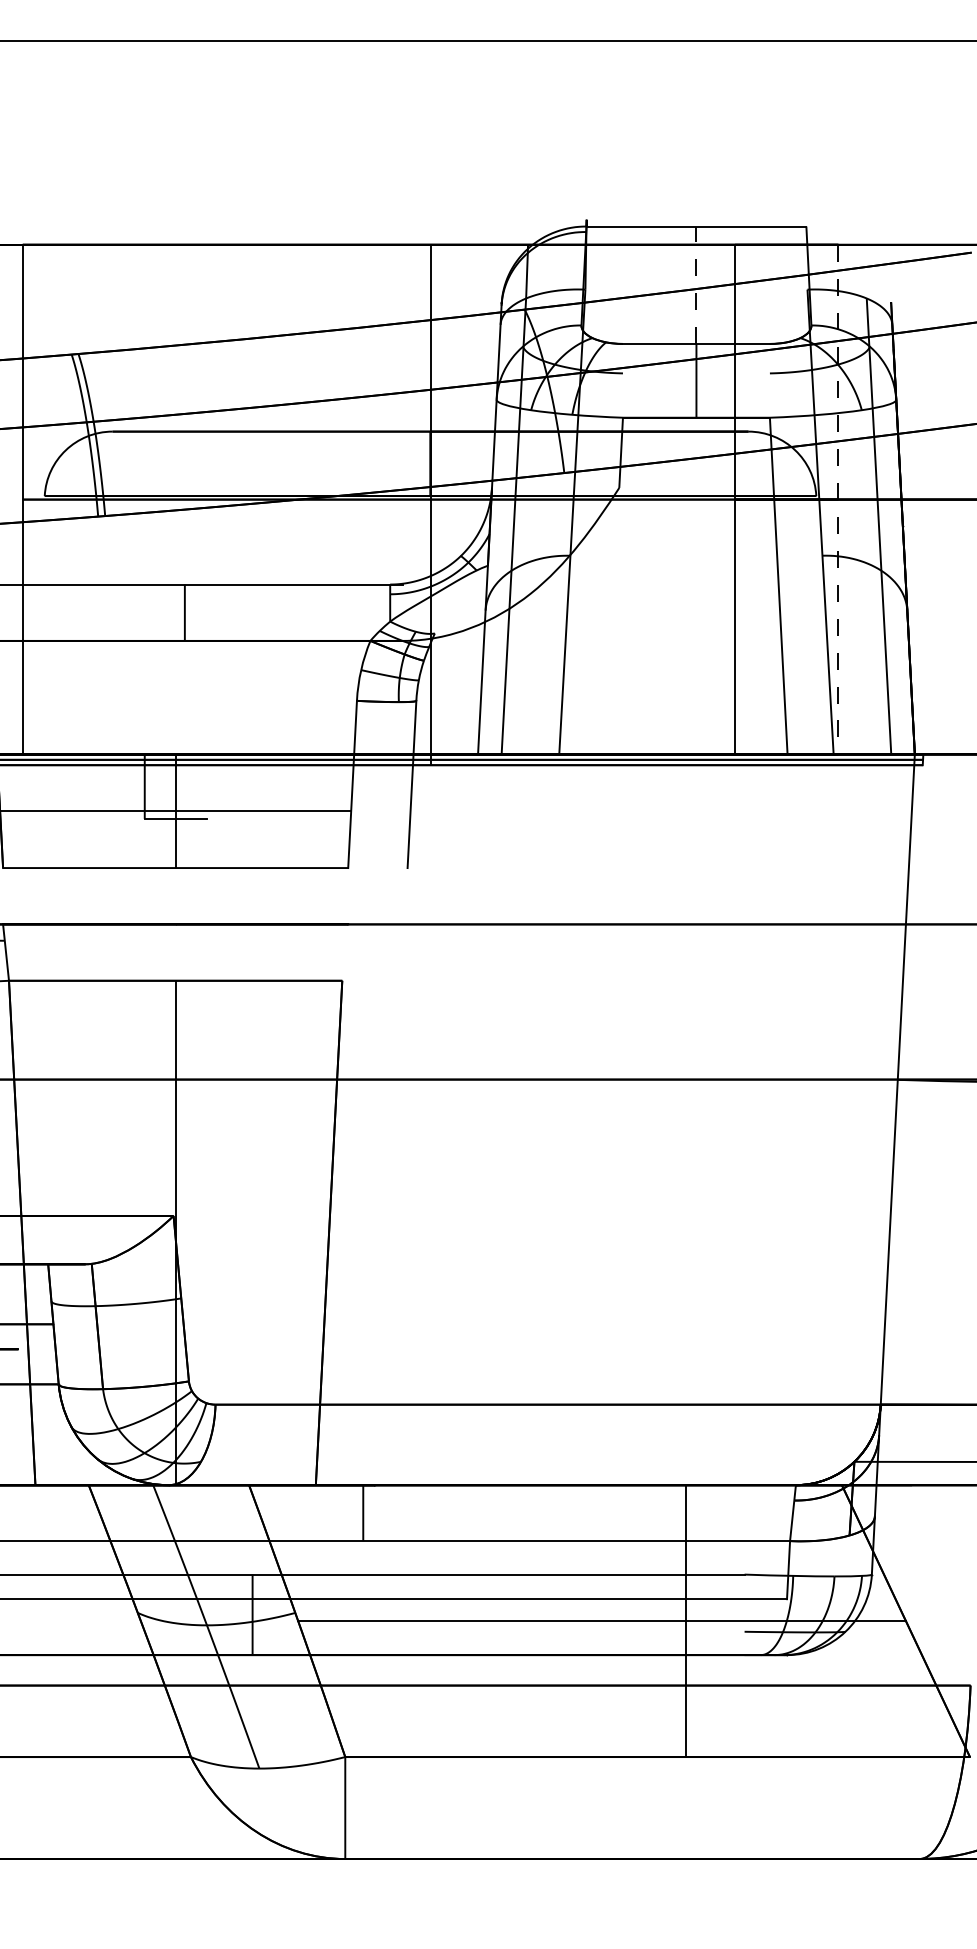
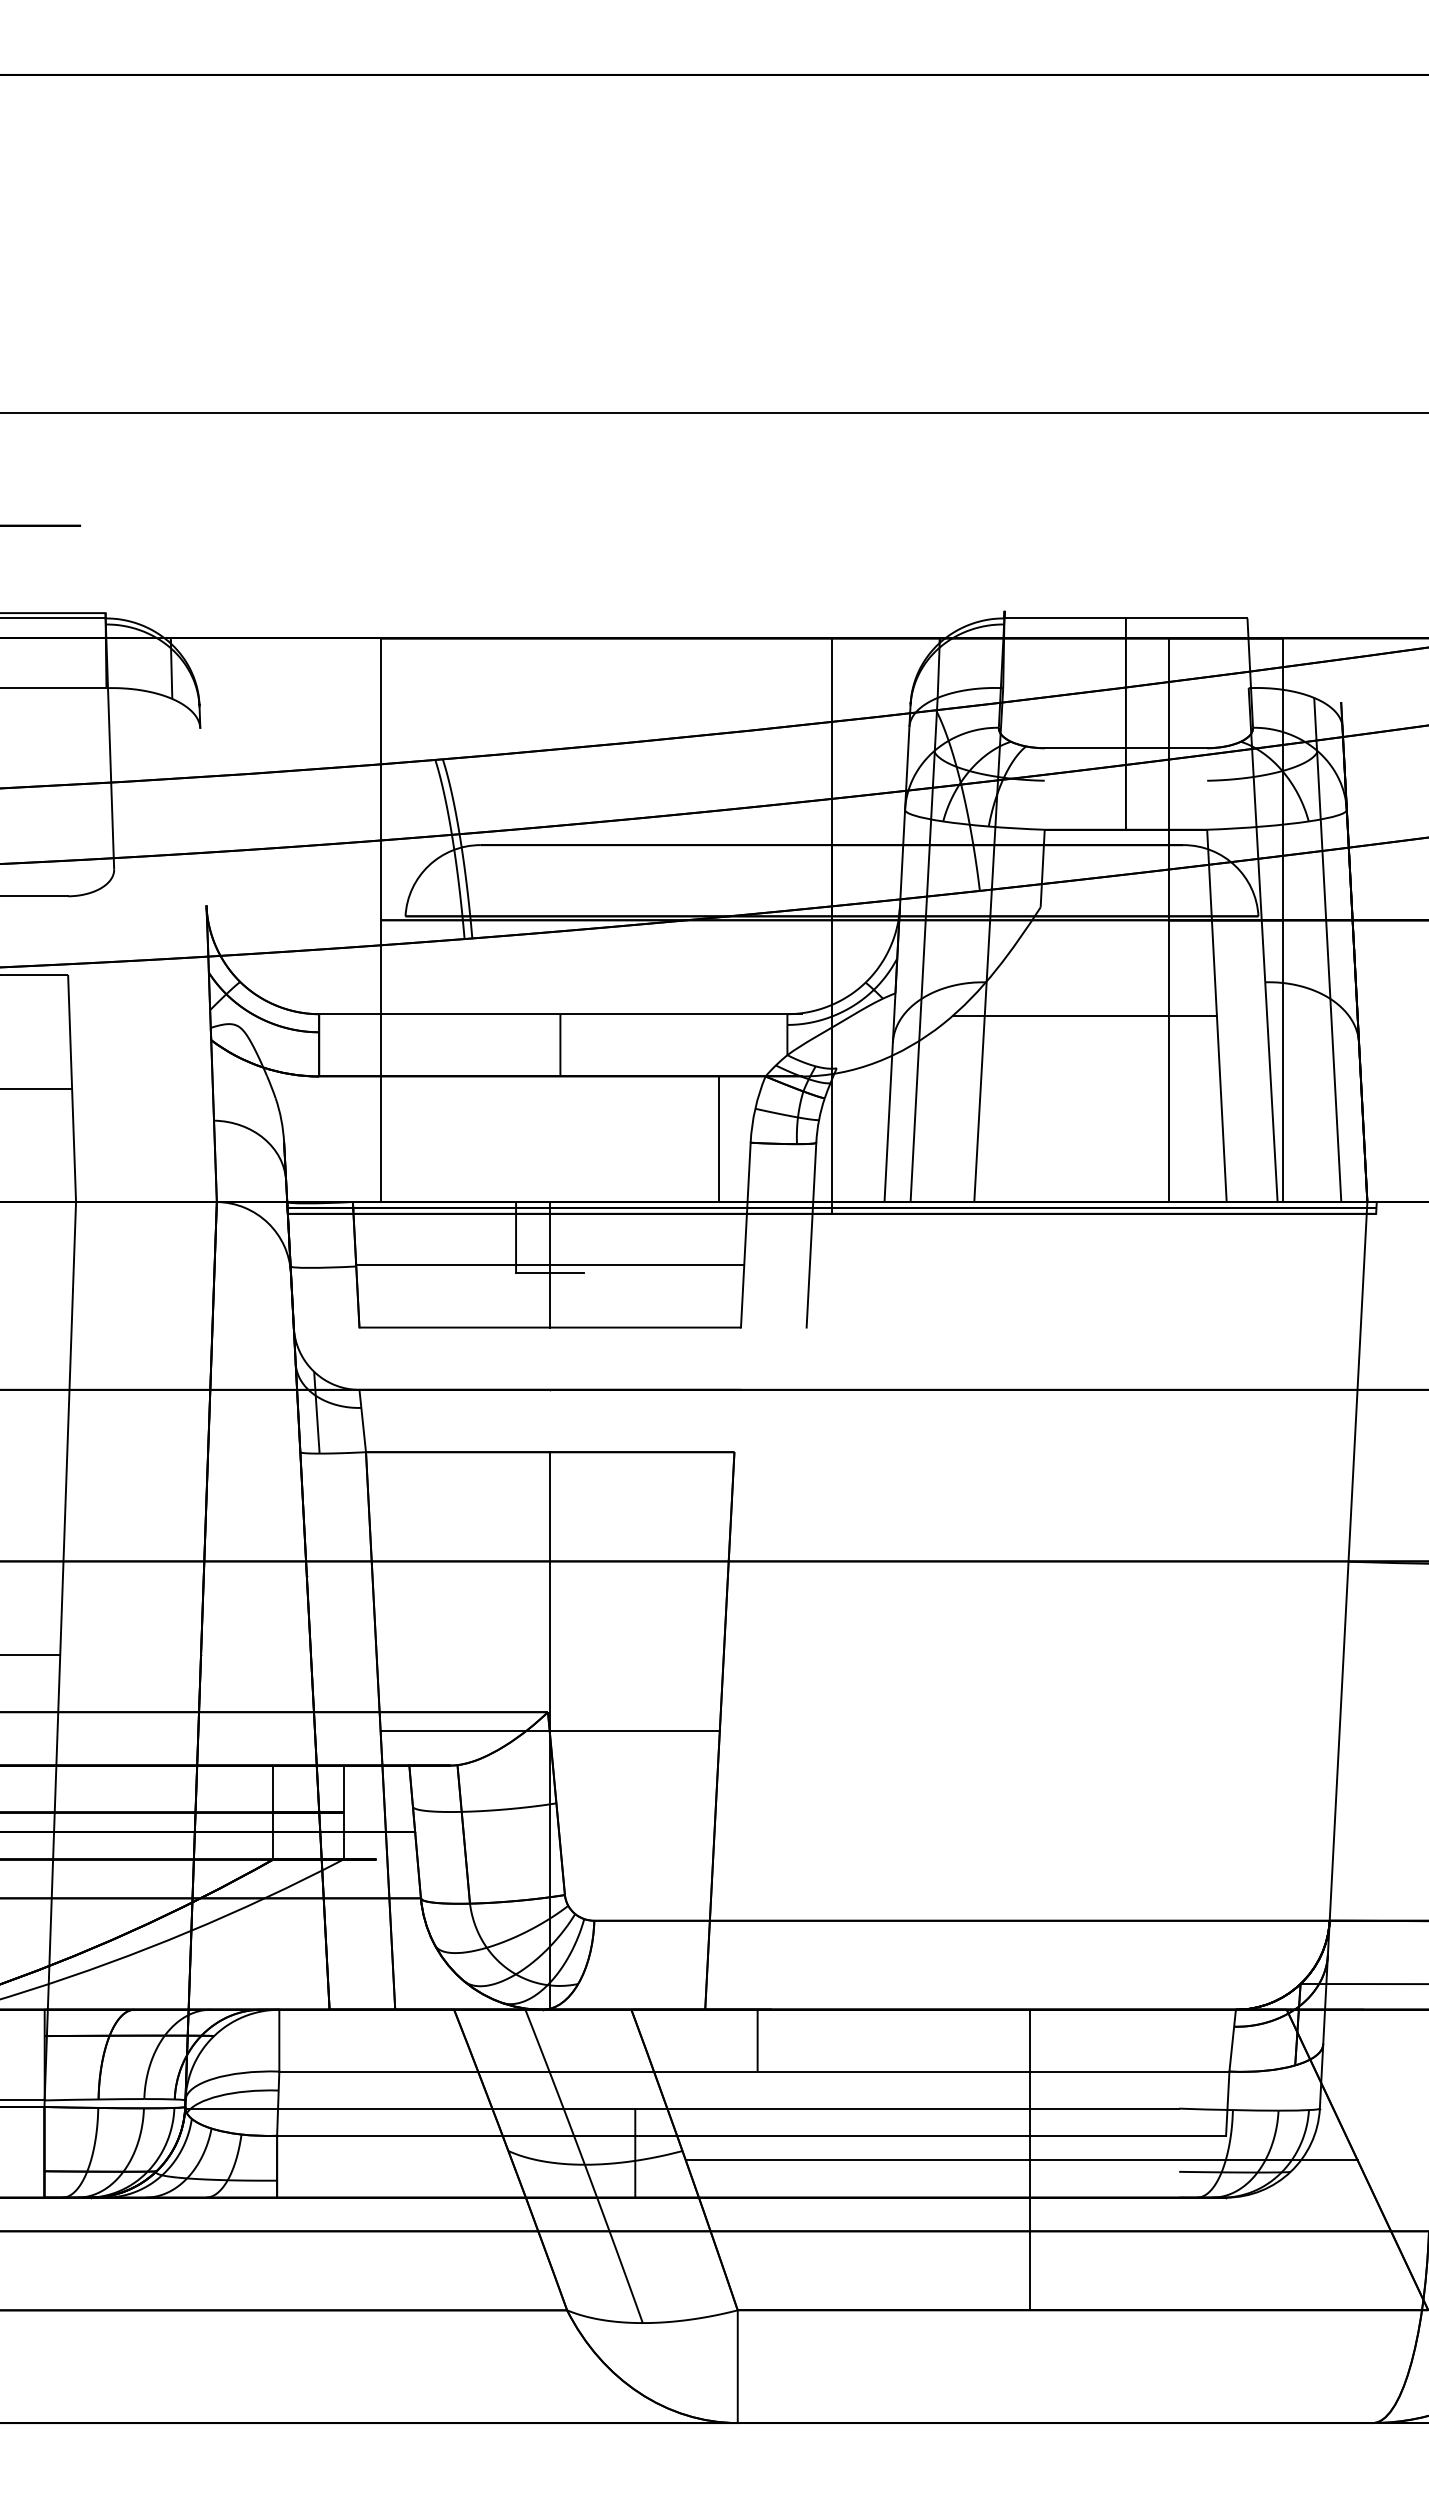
arc: (696, 284) -> (1125, 682), dashed -> solid
line: (838, 499) -> (1282, 920), dashed -> solid
line: (658, 585) -> (1084, 1015), added
line: (327, 697) -> (718, 1139), added
line: (174, 1232) -> (549, 1730), added
line: (685, 1620) -> (1029, 2159), moved

